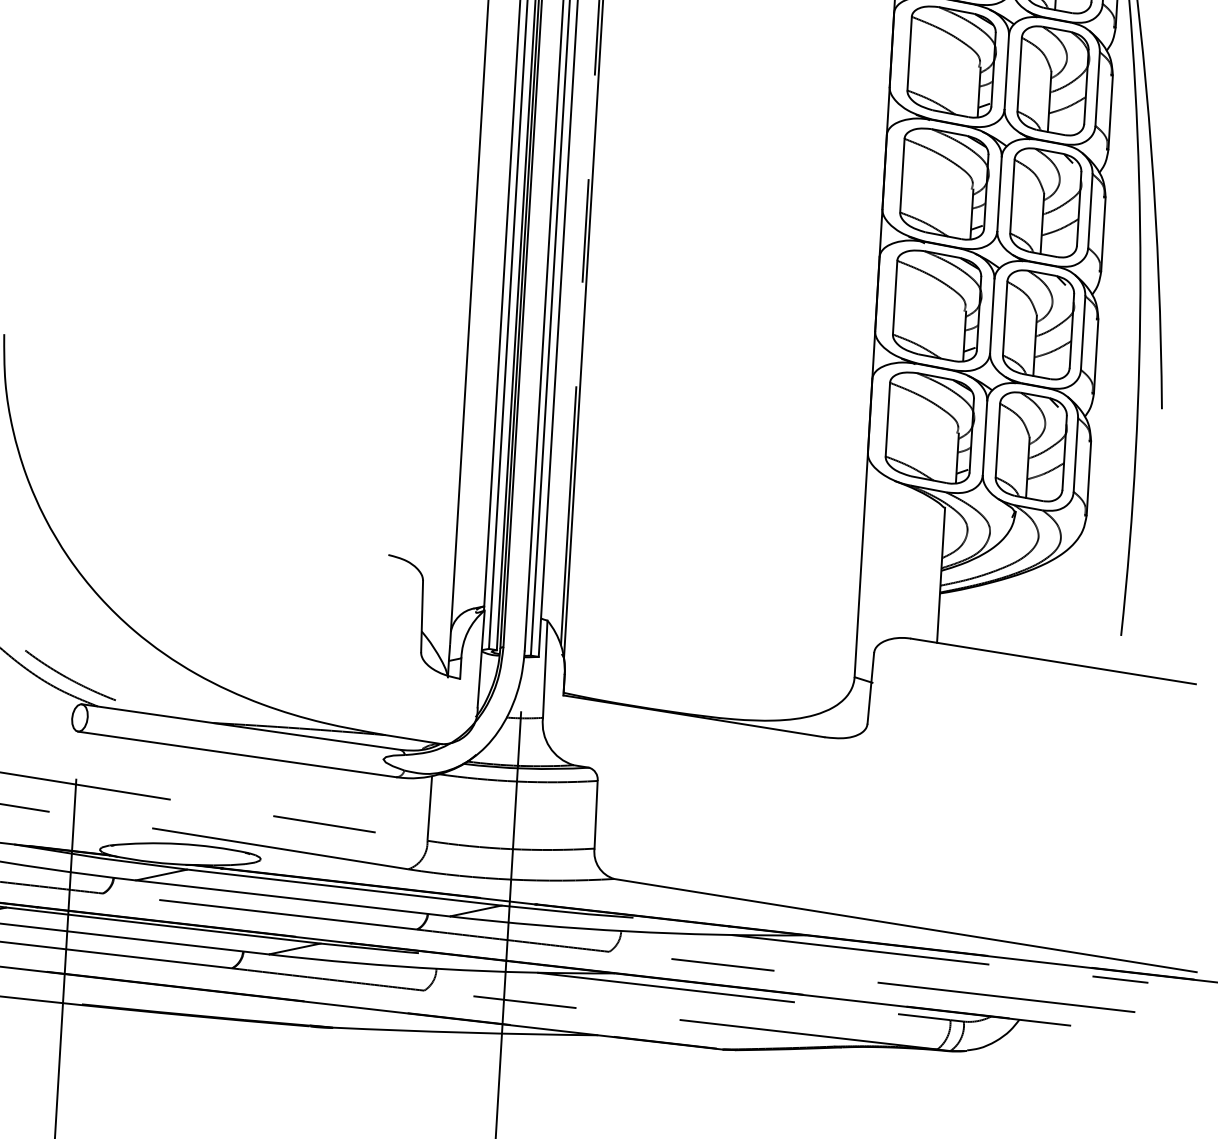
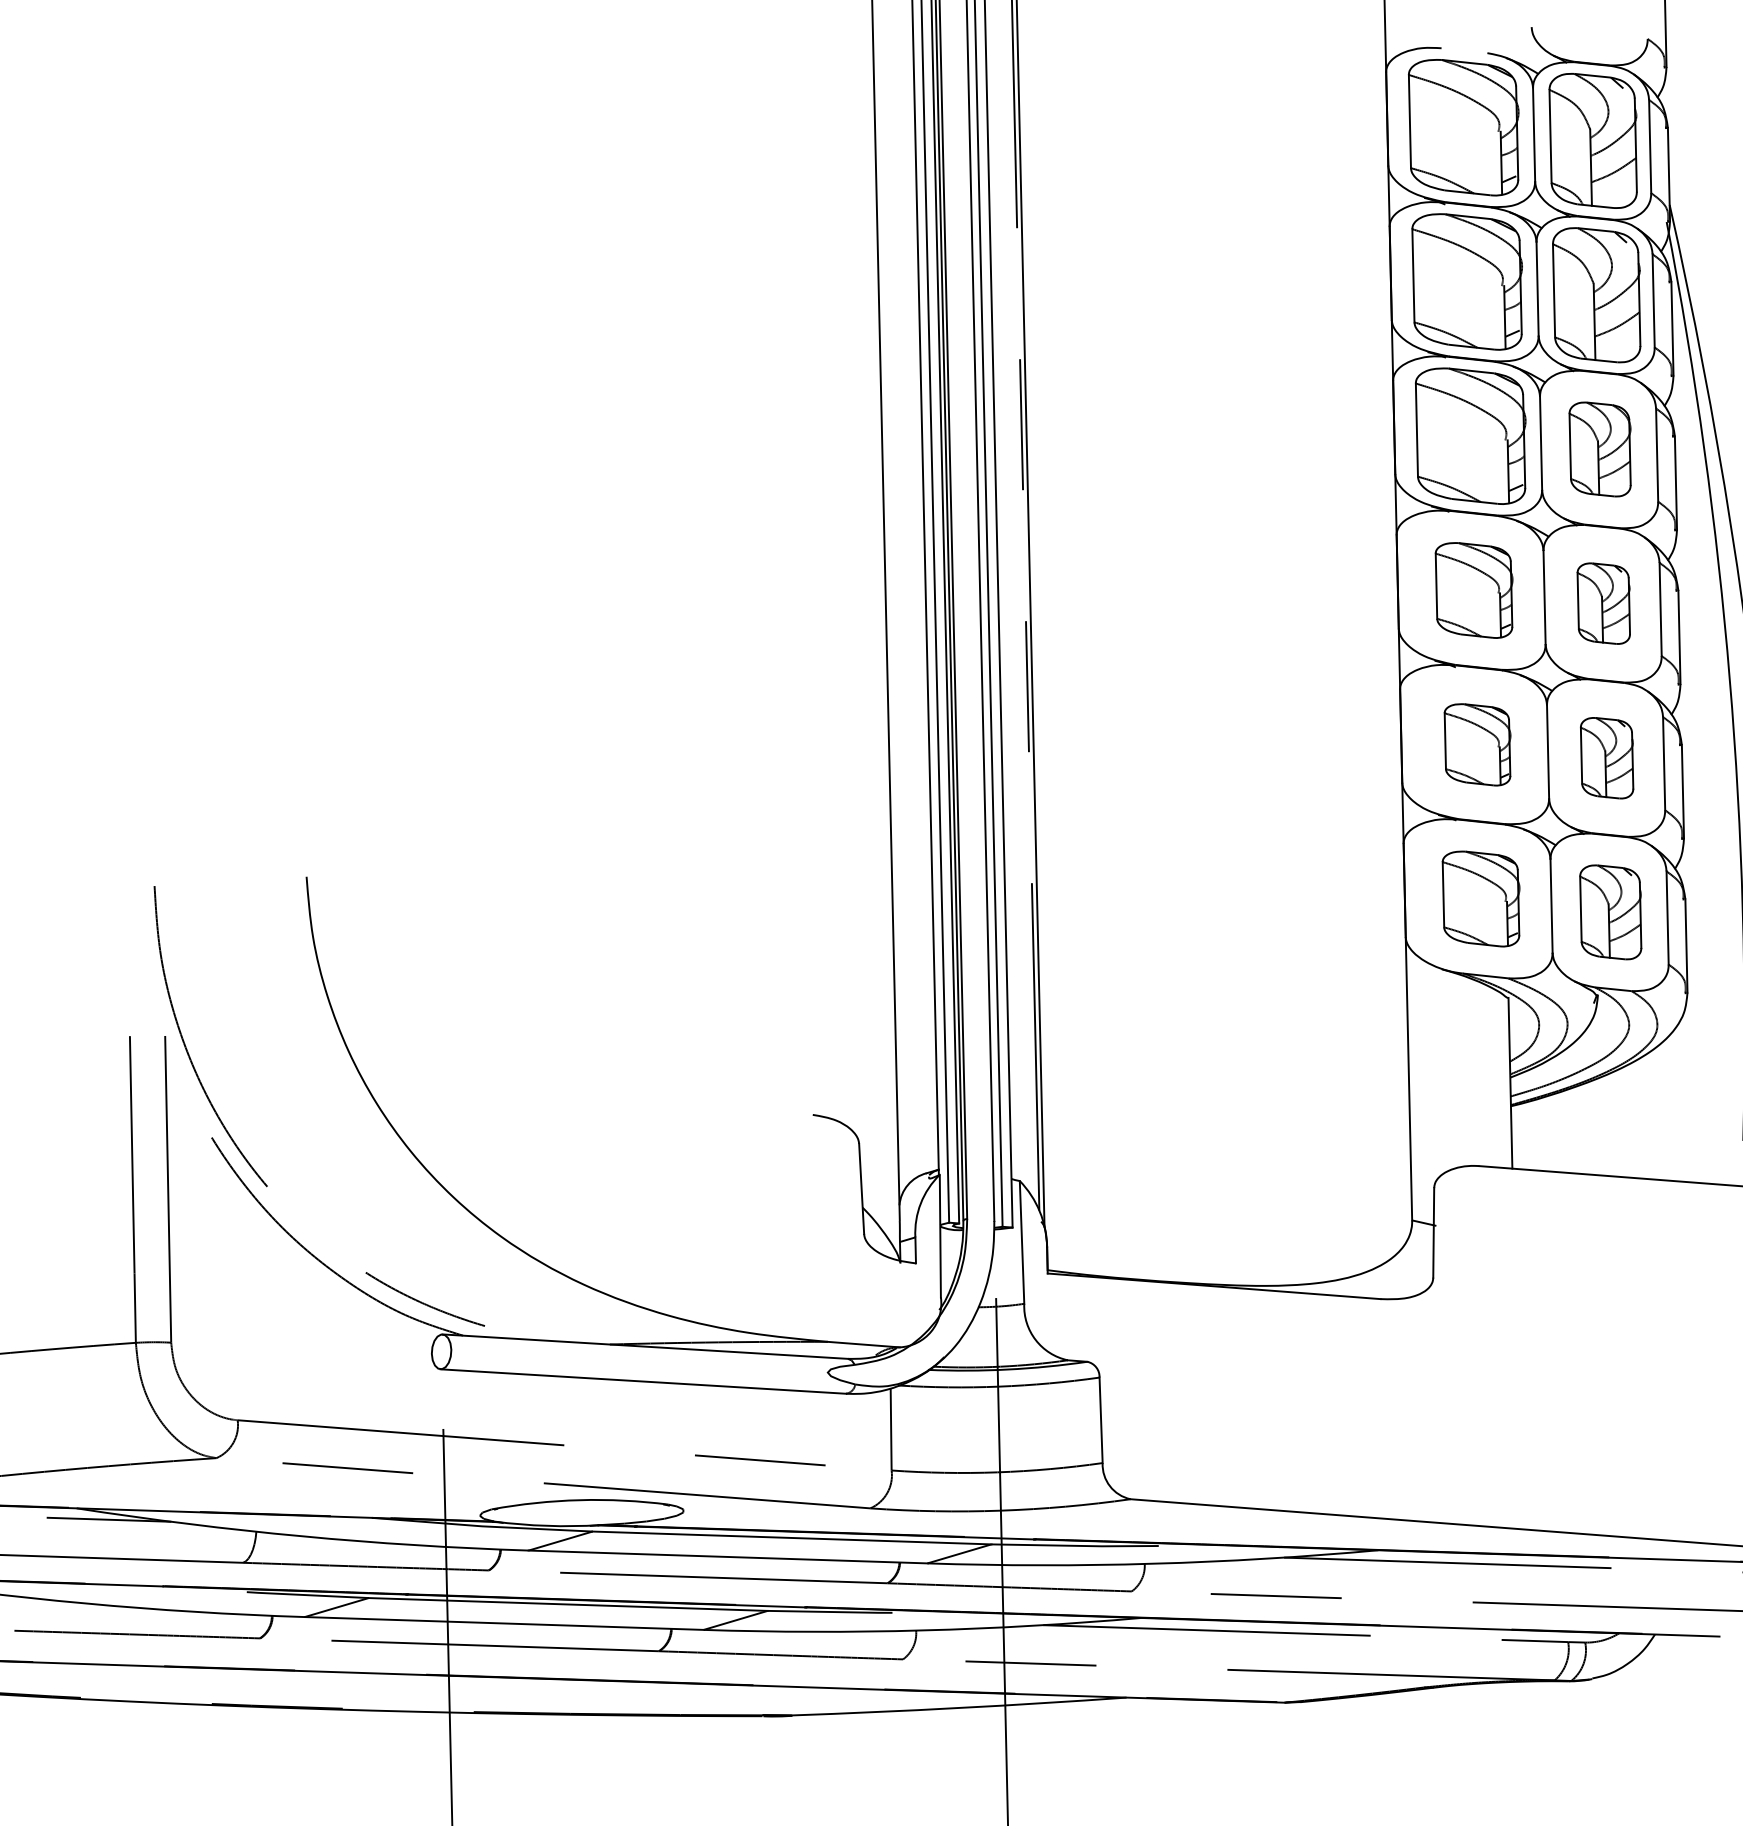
part: (1052, 80) -> (1599, 449), size x0.7
part: (943, 183) -> (1473, 590), size x0.7
part: (1045, 202) -> (1603, 603), size x0.6
part: (937, 305) -> (1477, 744), size x0.6
part: (1037, 325) -> (1606, 758), size x0.6
part: (929, 427) -> (1480, 898), size x0.7
part: (1031, 446) -> (1610, 912), size x0.7

